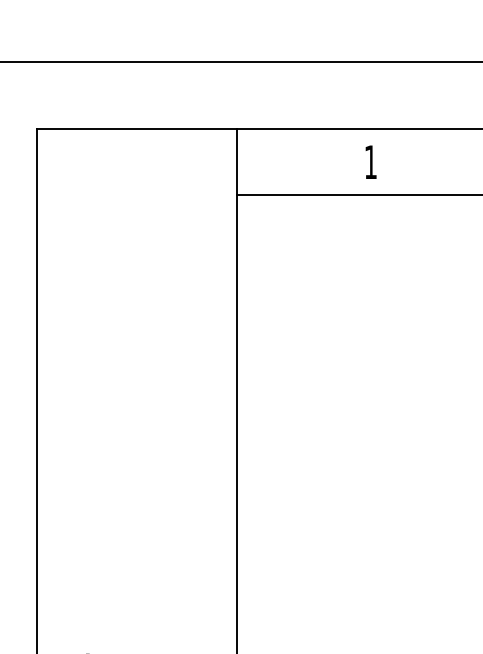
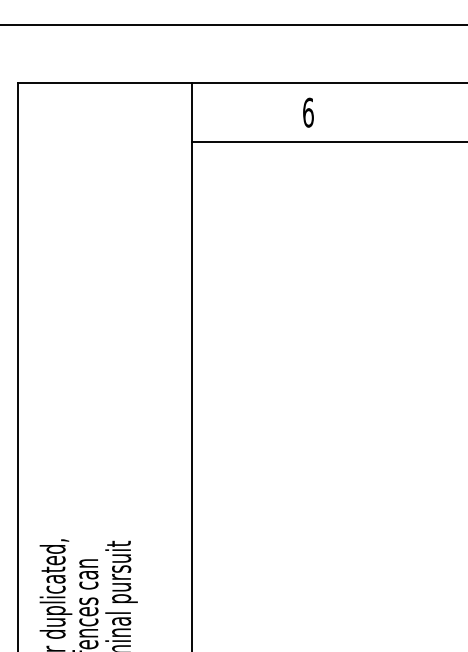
text: (370, 161) -> (308, 112), 1 -> 6

